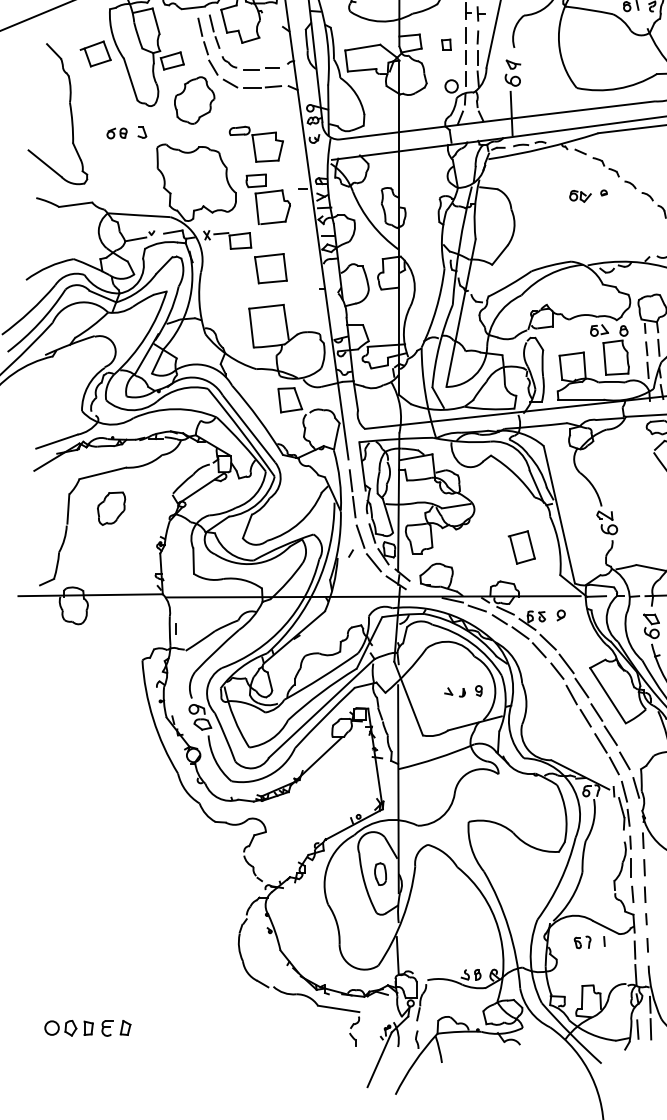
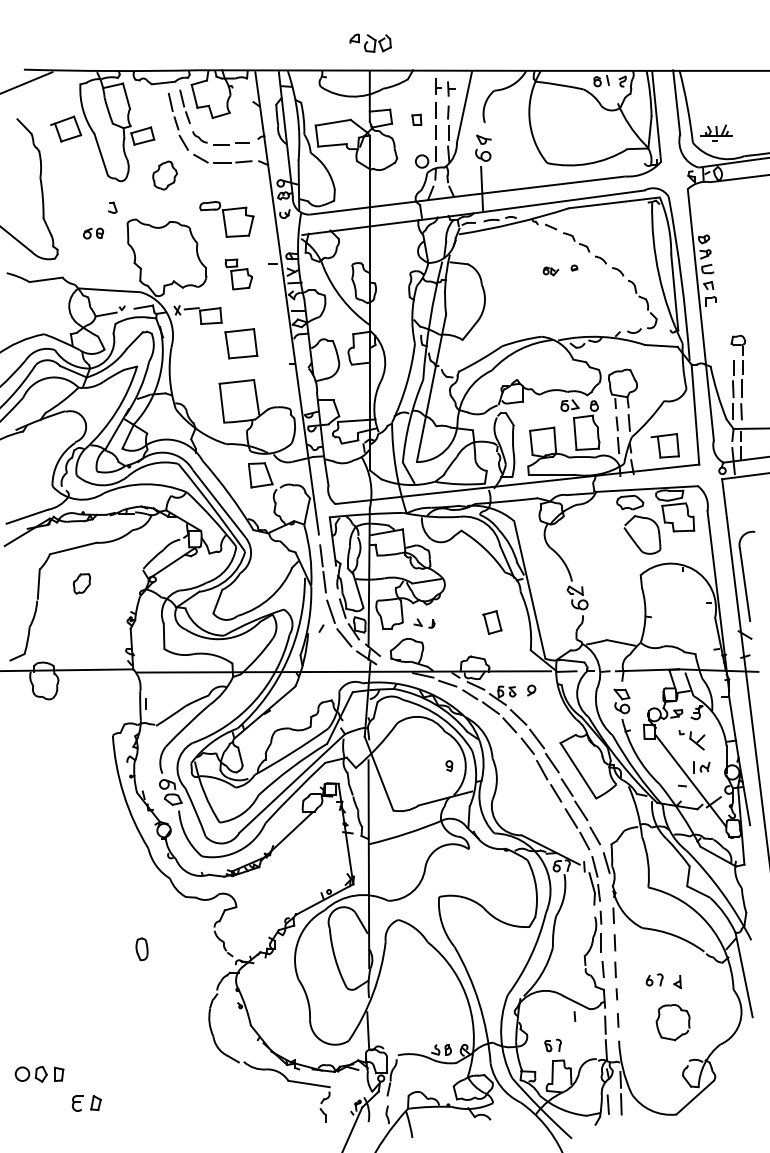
part: (194, 100) -> (164, 175), size x0.6
part: (117, 133) -> (93, 233), moved
part: (580, 196) -> (550, 271), size x0.7
part: (268, 199) -> (238, 274), size x0.6
part: (111, 508) -> (81, 583), size x0.6
part: (522, 547) -> (492, 622), size x0.7
part: (455, 692) -> (424, 623), moved
part: (380, 874) -> (141, 949), moved
part: (582, 942) -> (552, 1045), moved
part: (69, 1028) -> (39, 1074), moved

